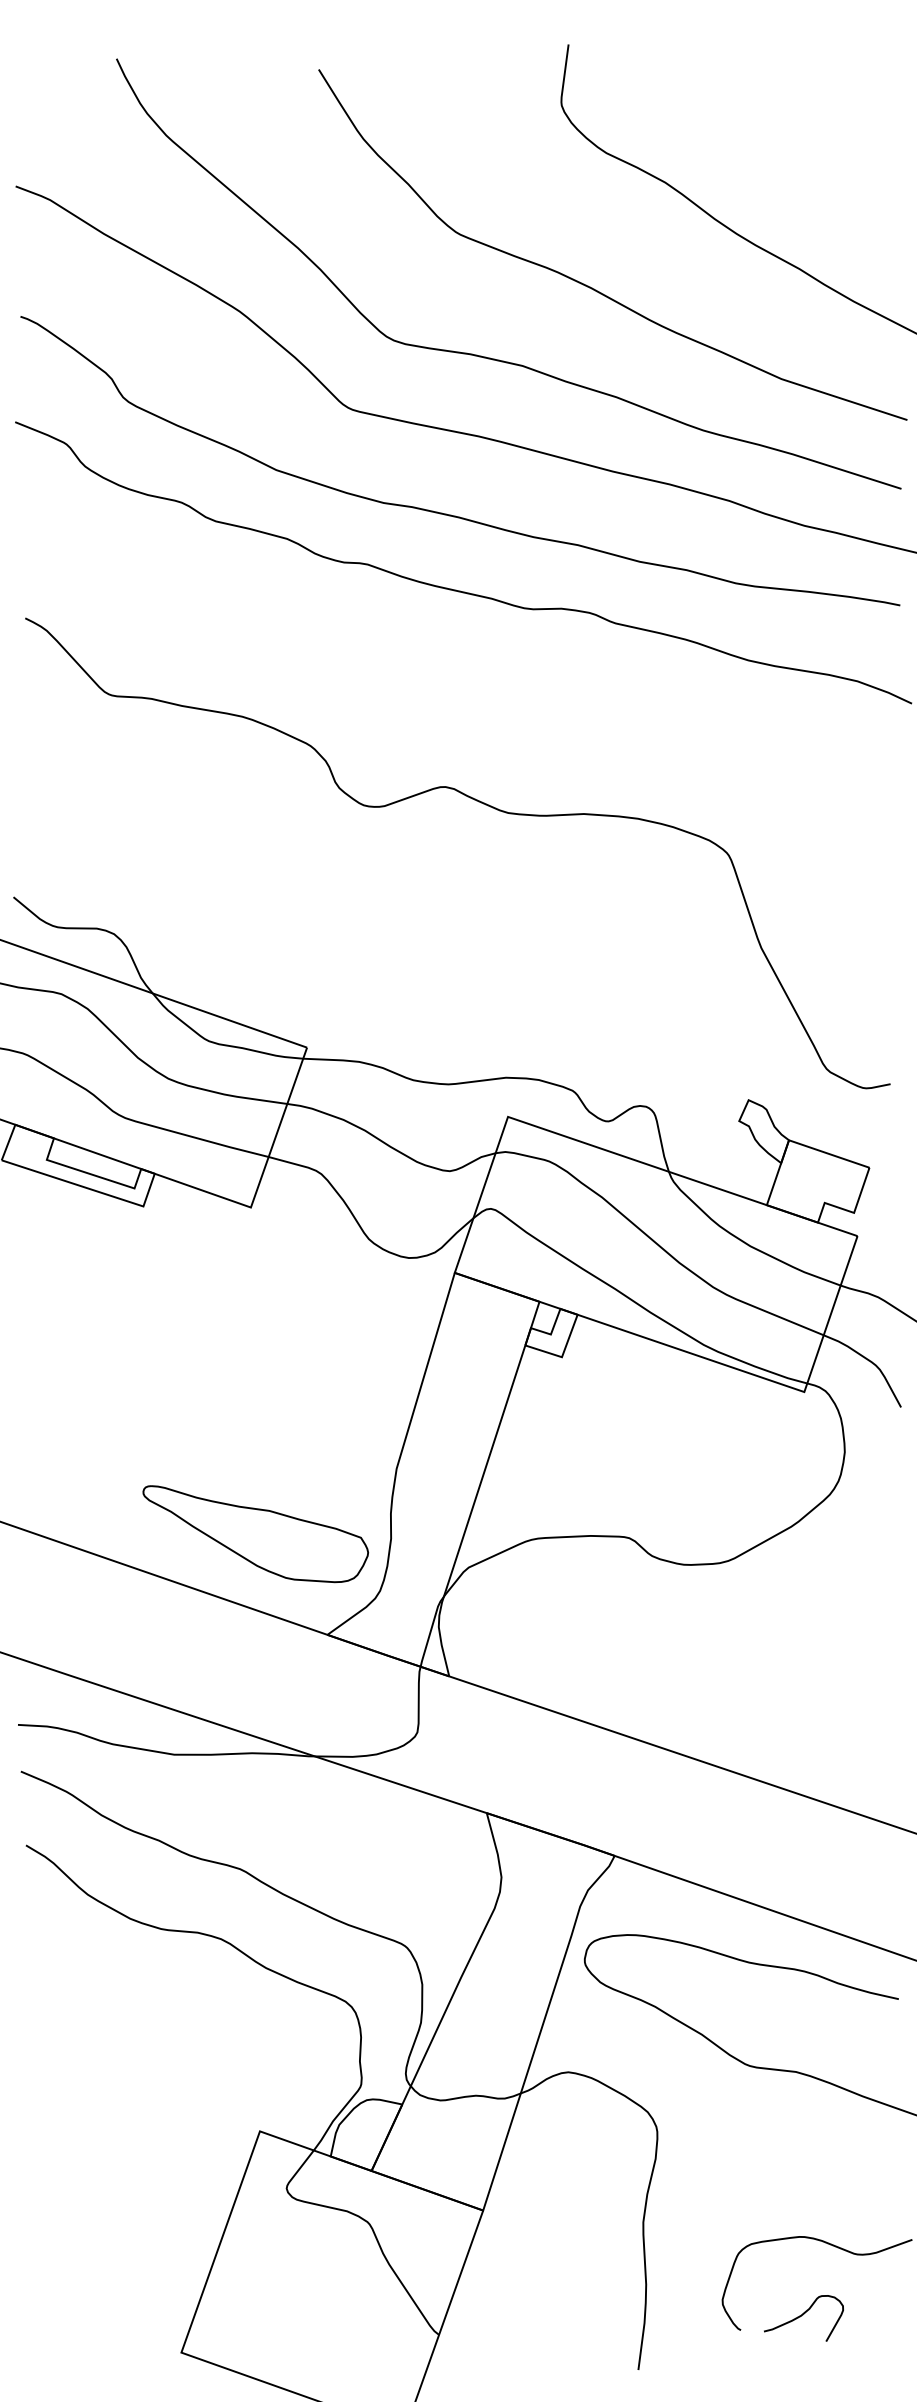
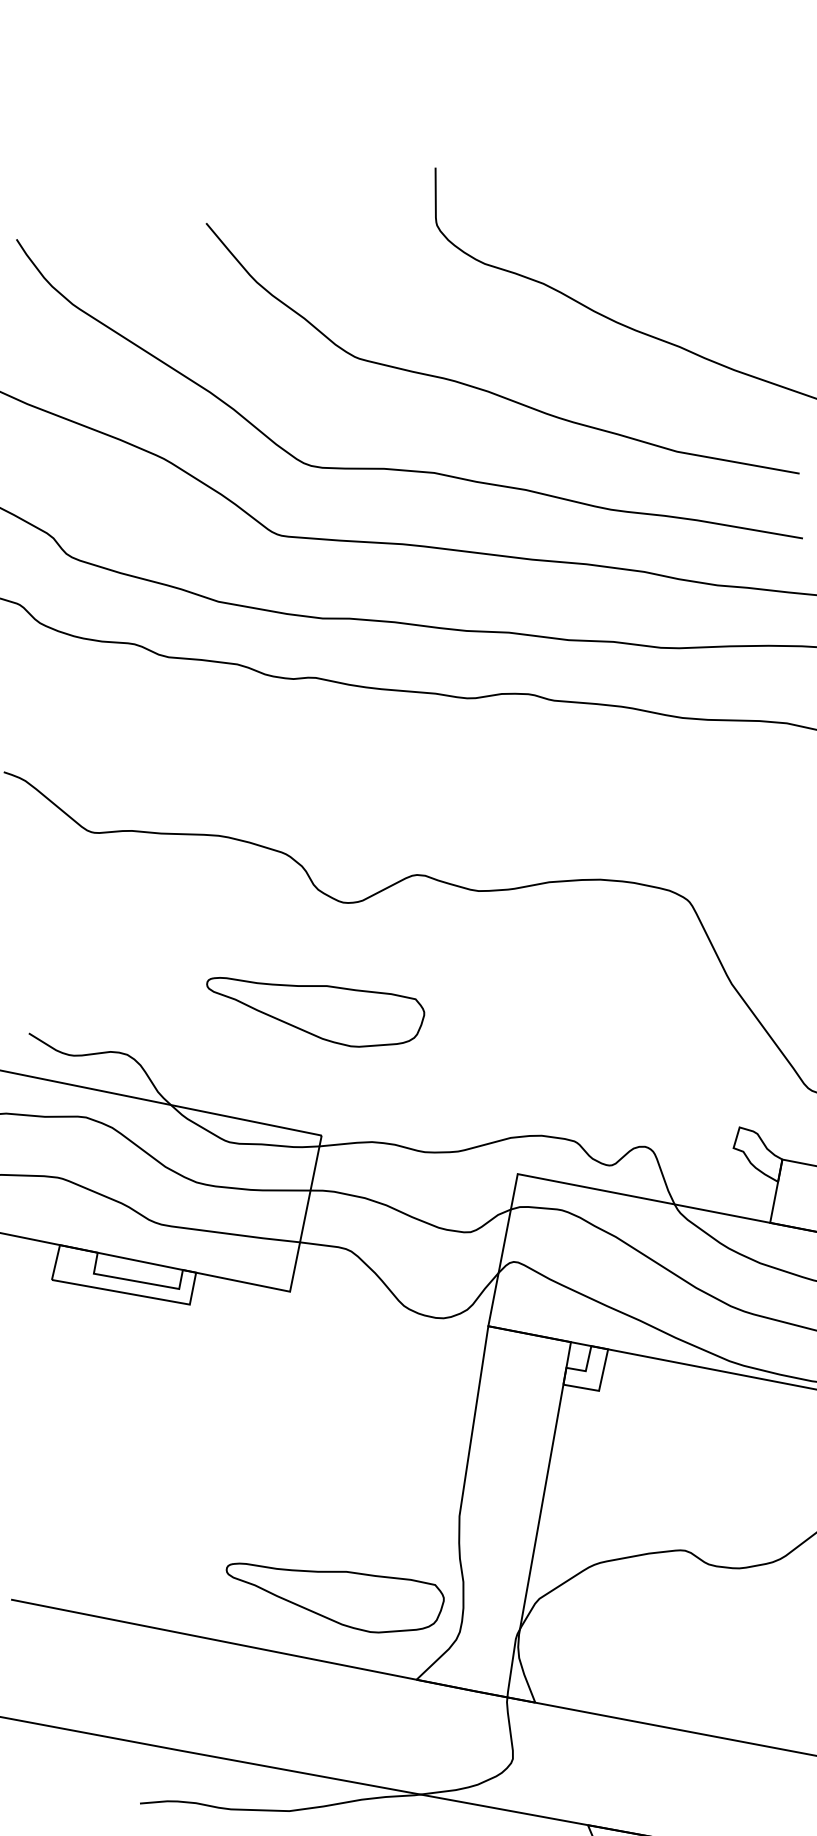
part: (320, 914) -> (316, 1009), added

